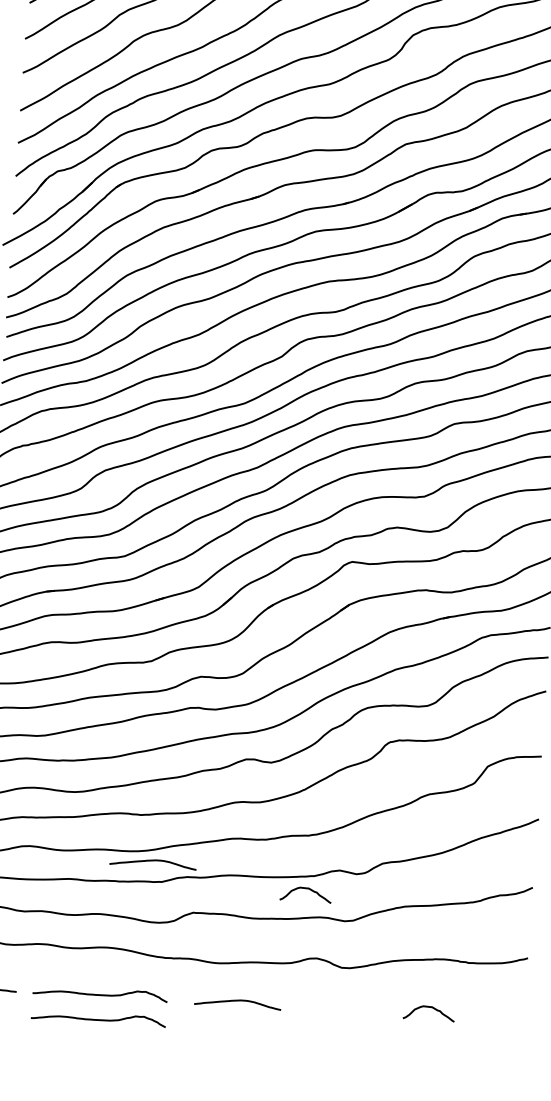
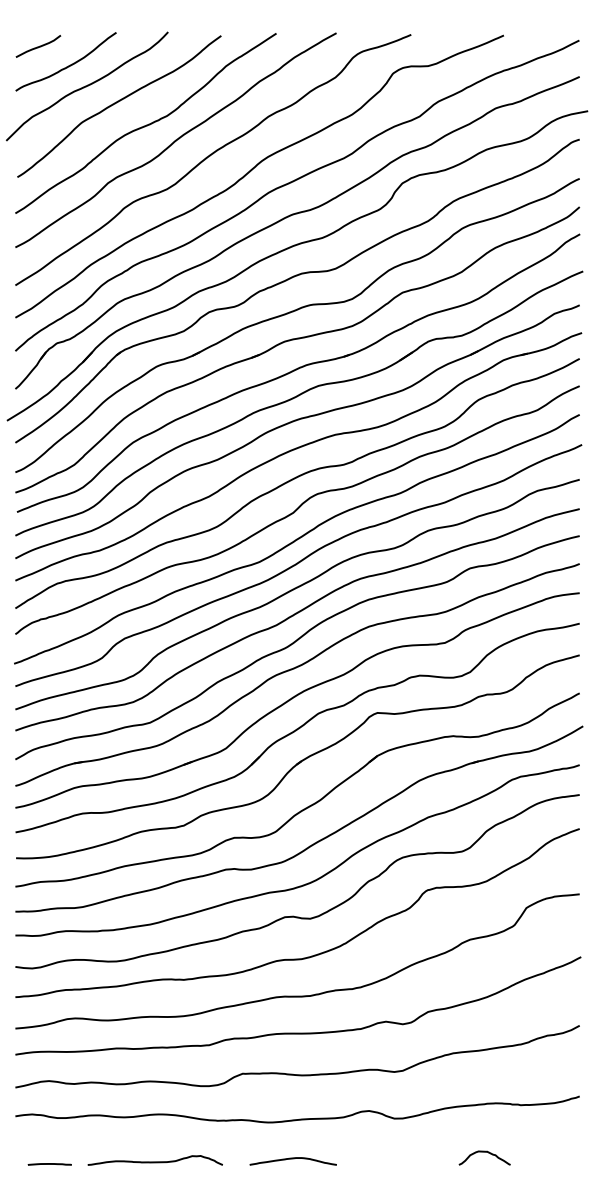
curve: (152, 861) -> (198, 1025), removed
curve: (306, 889) -> (353, 1042), removed
curve: (97, 1019) -> (154, 1186), removed

